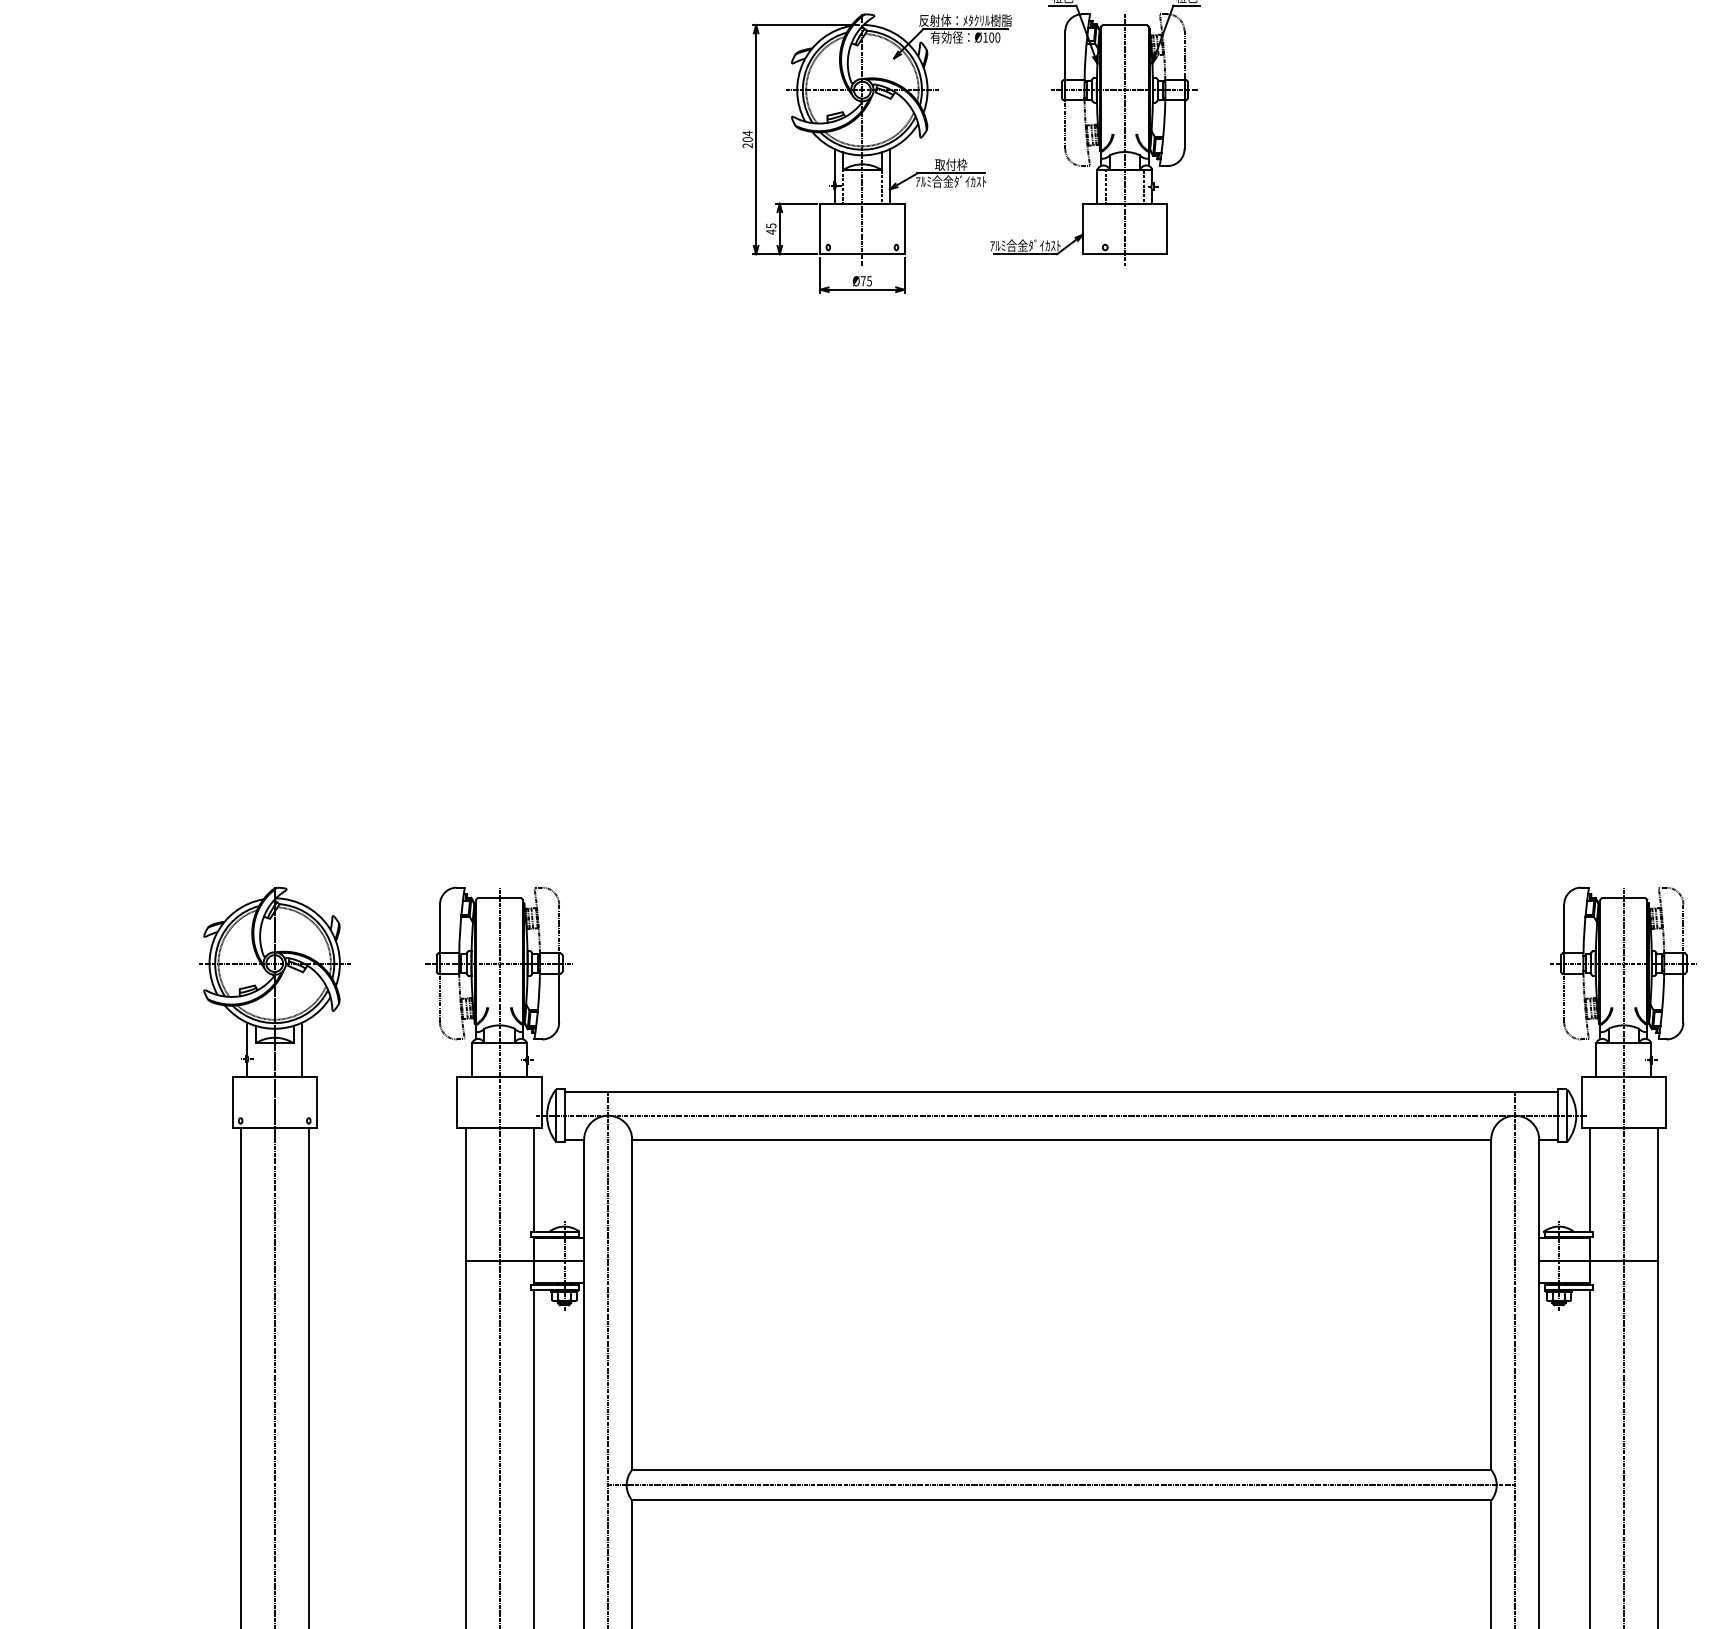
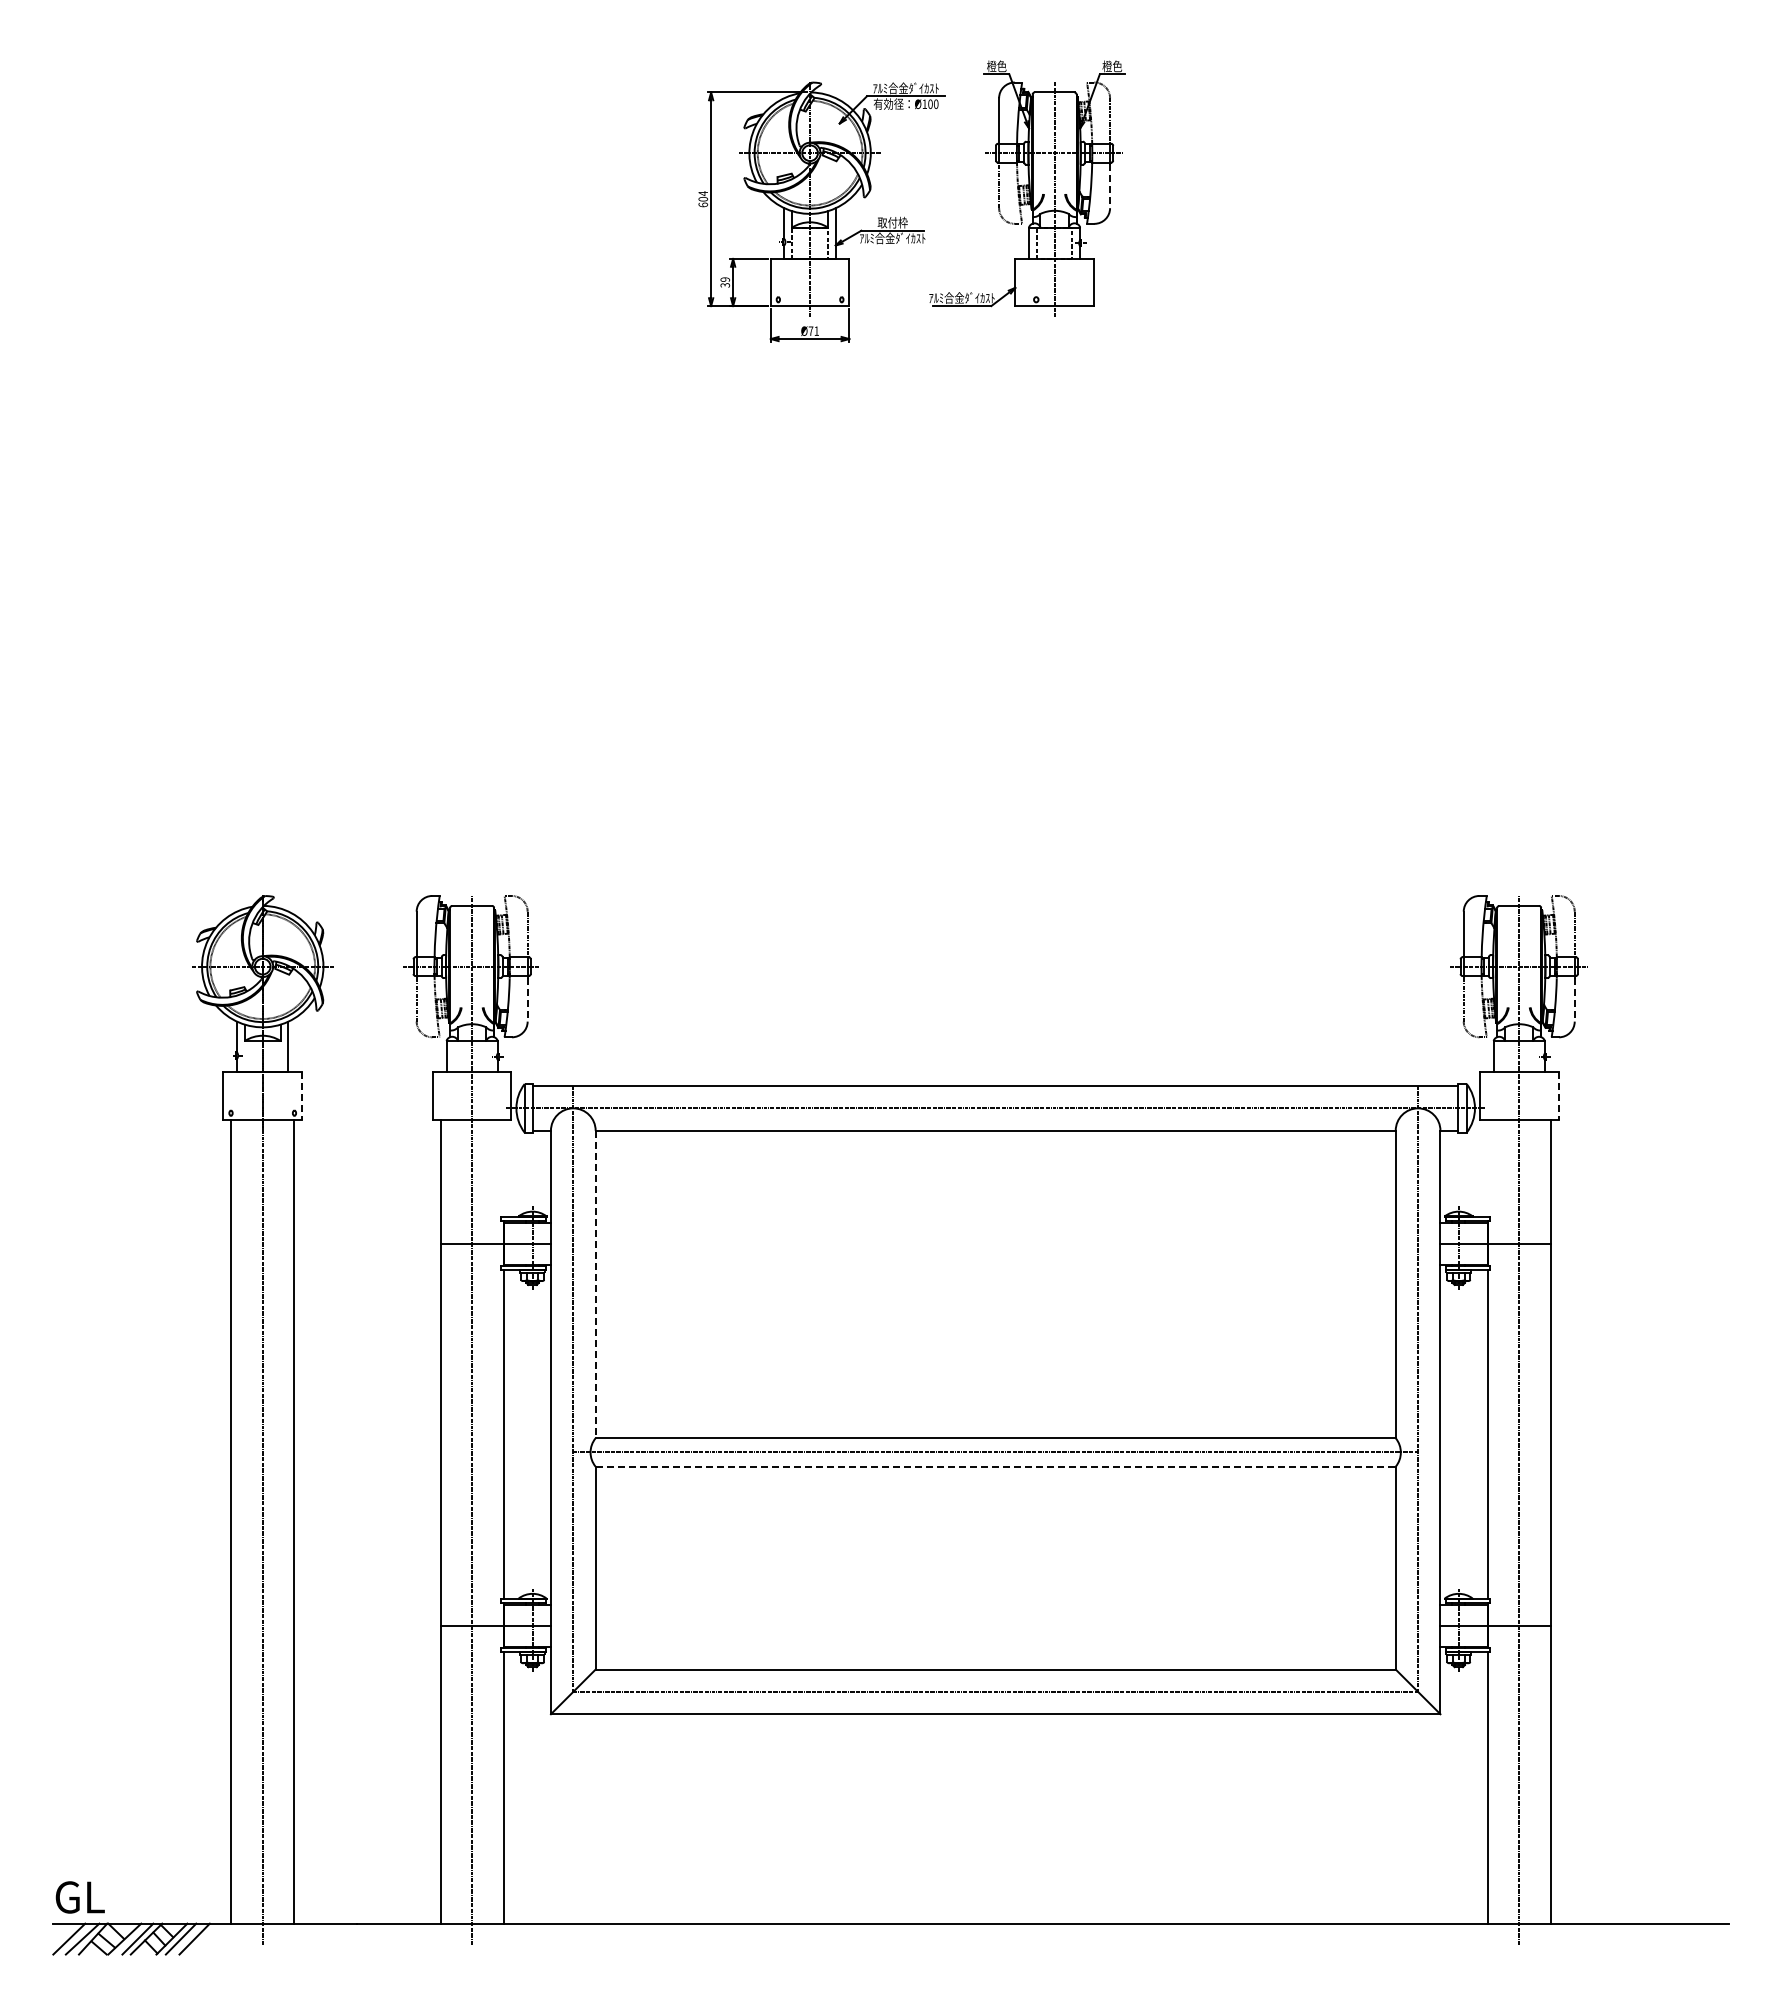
text: (965, 20) -> (906, 88), 反射体：ﾒﾀｸﾘﾙ樹脂 -> ｱﾙﾐ合金ﾀﾞｲｶｽﾄ
line: (1184, 125) -> (1110, 186), solid -> dashed
text: (747, 145) -> (703, 204), 204 -> 604
text: (771, 229) -> (725, 282), 45 -> 39
text: (869, 280) -> (816, 330), Ø75 -> Ø71
line: (558, 998) -> (527, 999), solid -> dashed
line: (1683, 998) -> (1574, 999), solid -> dashed
line: (317, 1101) -> (302, 1095), solid -> dashed
line: (1665, 1101) -> (1558, 1095), solid -> dashed
line: (533, 1179) -> (503, 1167), removed
line: (1589, 1179) -> (1487, 1167), removed
line: (631, 1304) -> (595, 1284), solid -> dashed
line: (1062, 1500) -> (996, 1466), solid -> dashed

